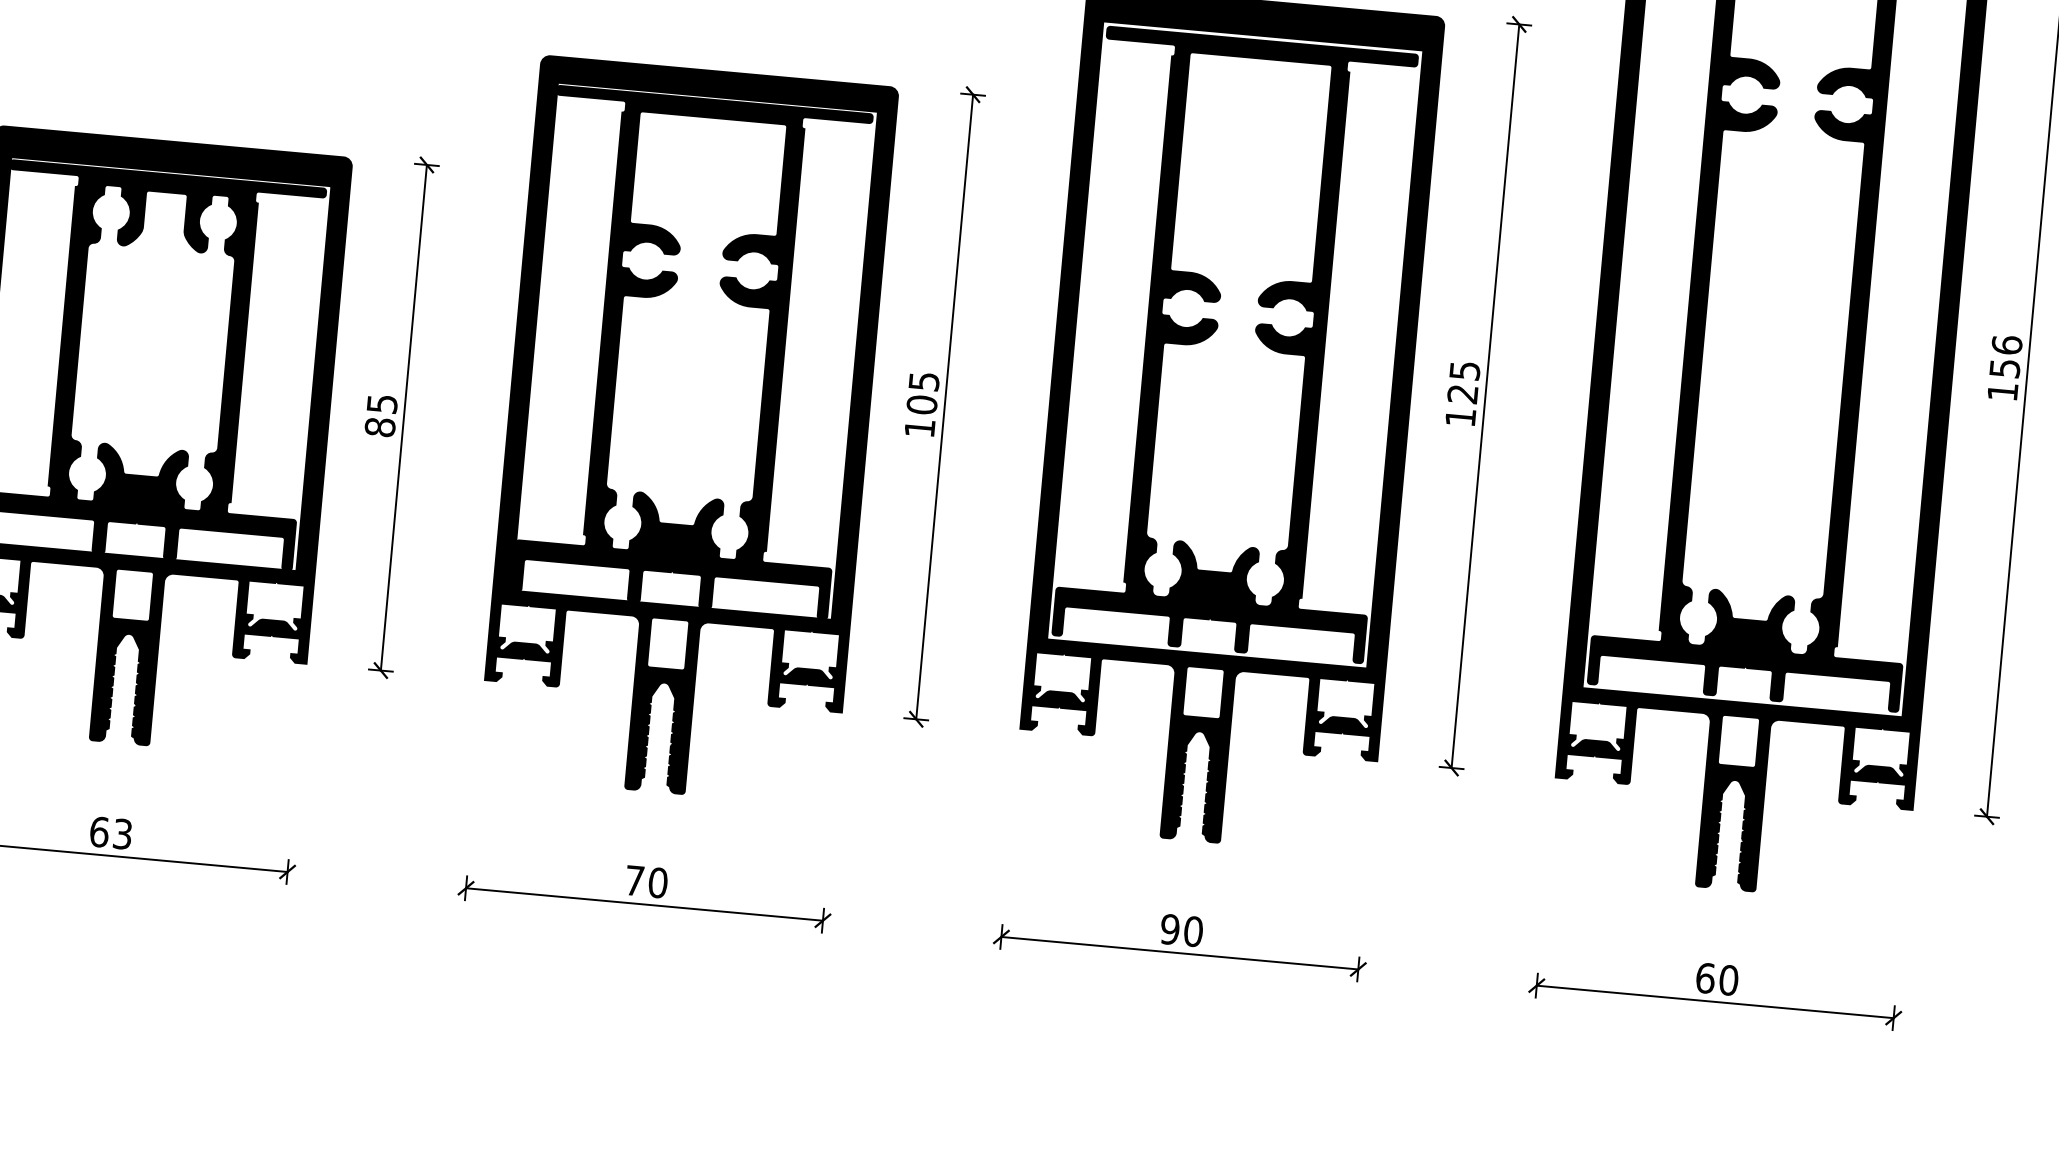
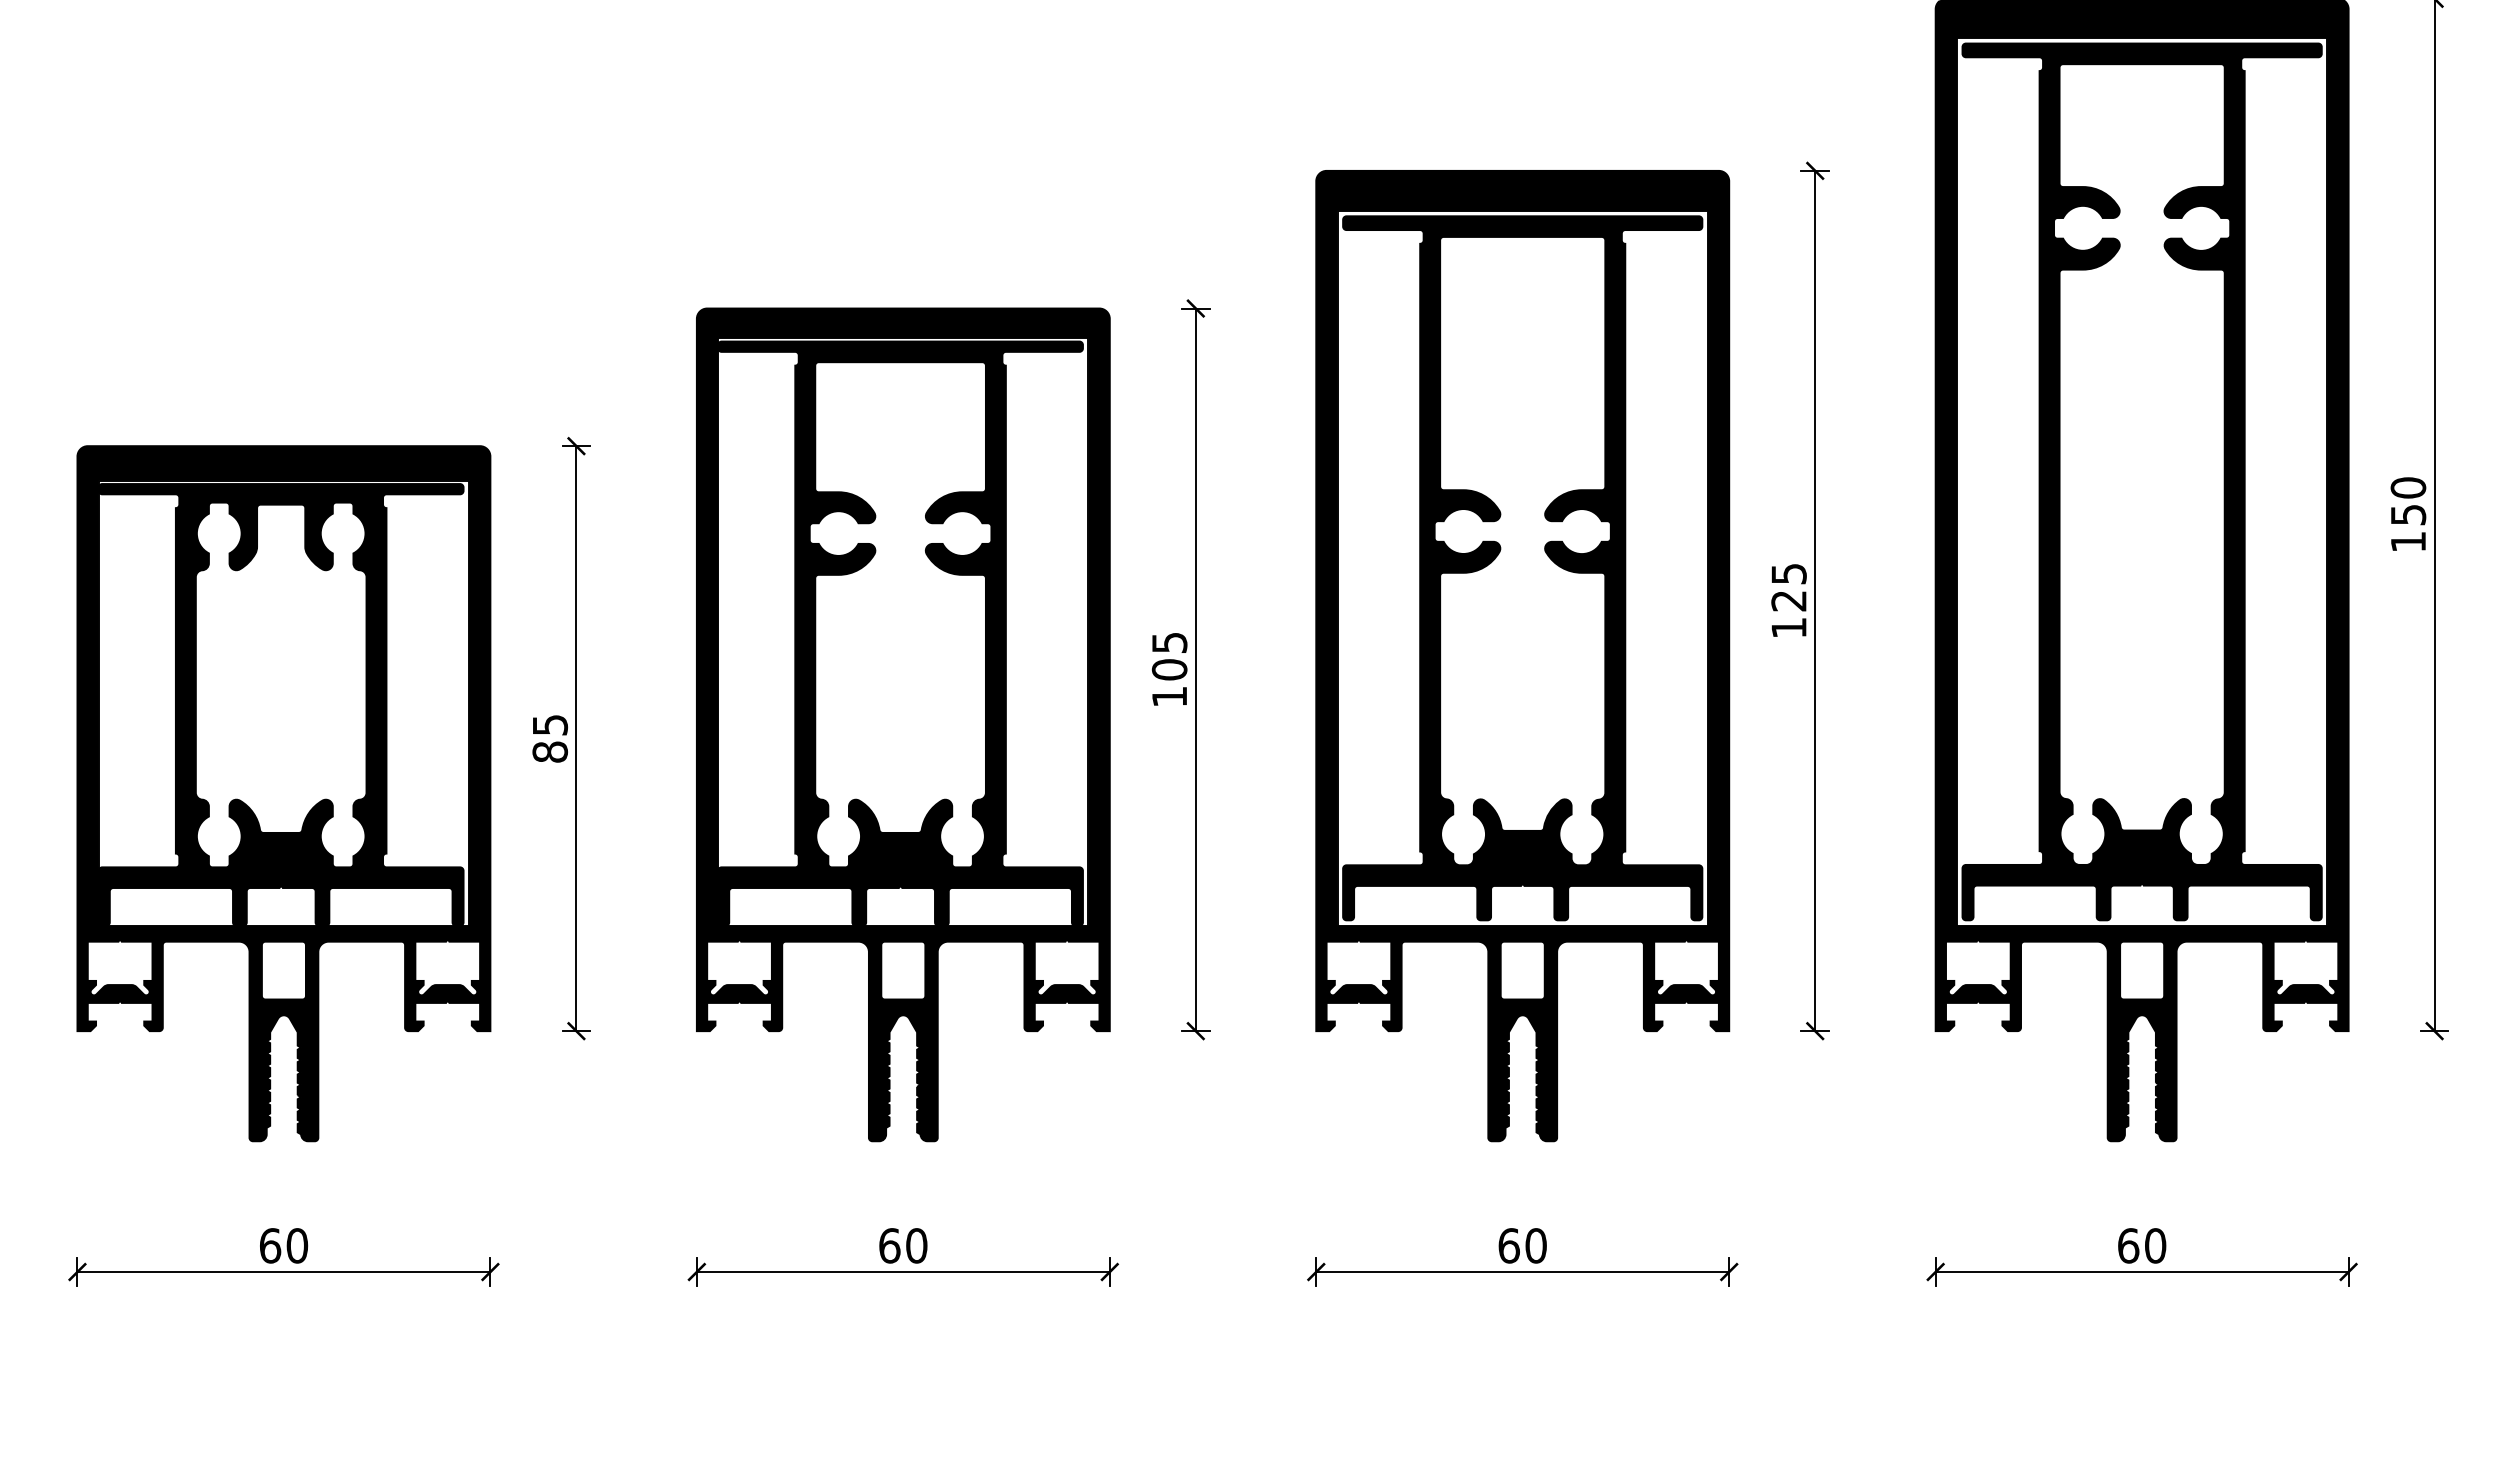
text: (2007, 344) -> (2408, 487), 156 -> 150
text: (122, 833) -> (297, 1245), 63 -> 60
text: (634, 880) -> (889, 1245), 70 -> 60
text: (1169, 929) -> (1508, 1245), 90 -> 60

